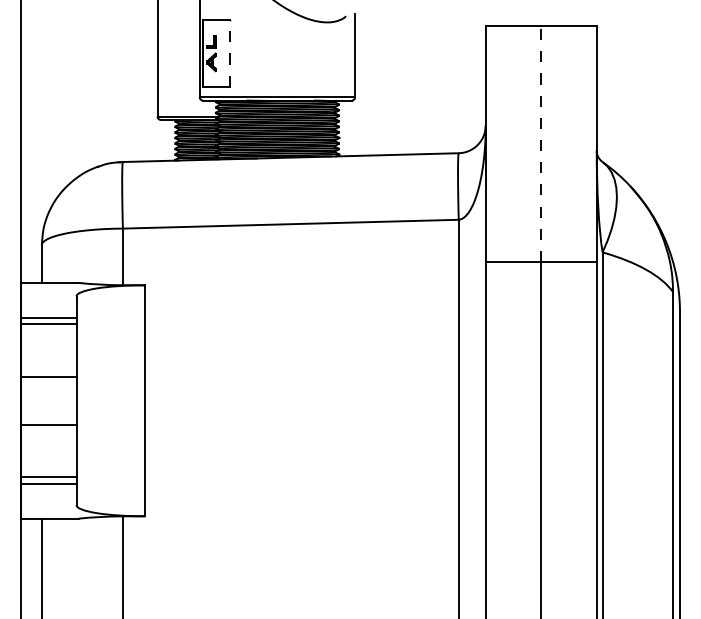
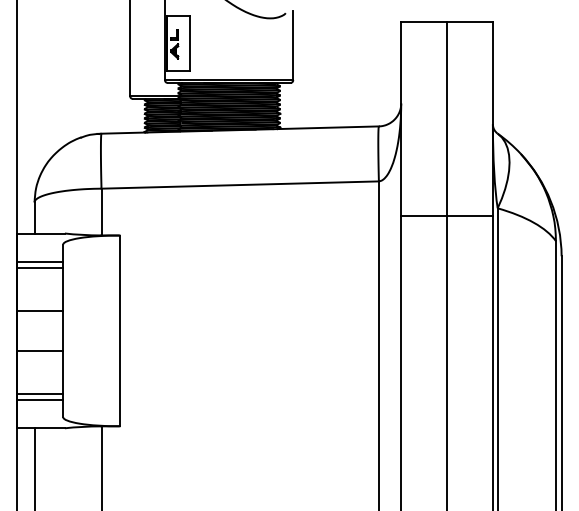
line: (229, 52) -> (189, 43), dashed -> solid
line: (541, 143) -> (447, 118), dashed -> solid

